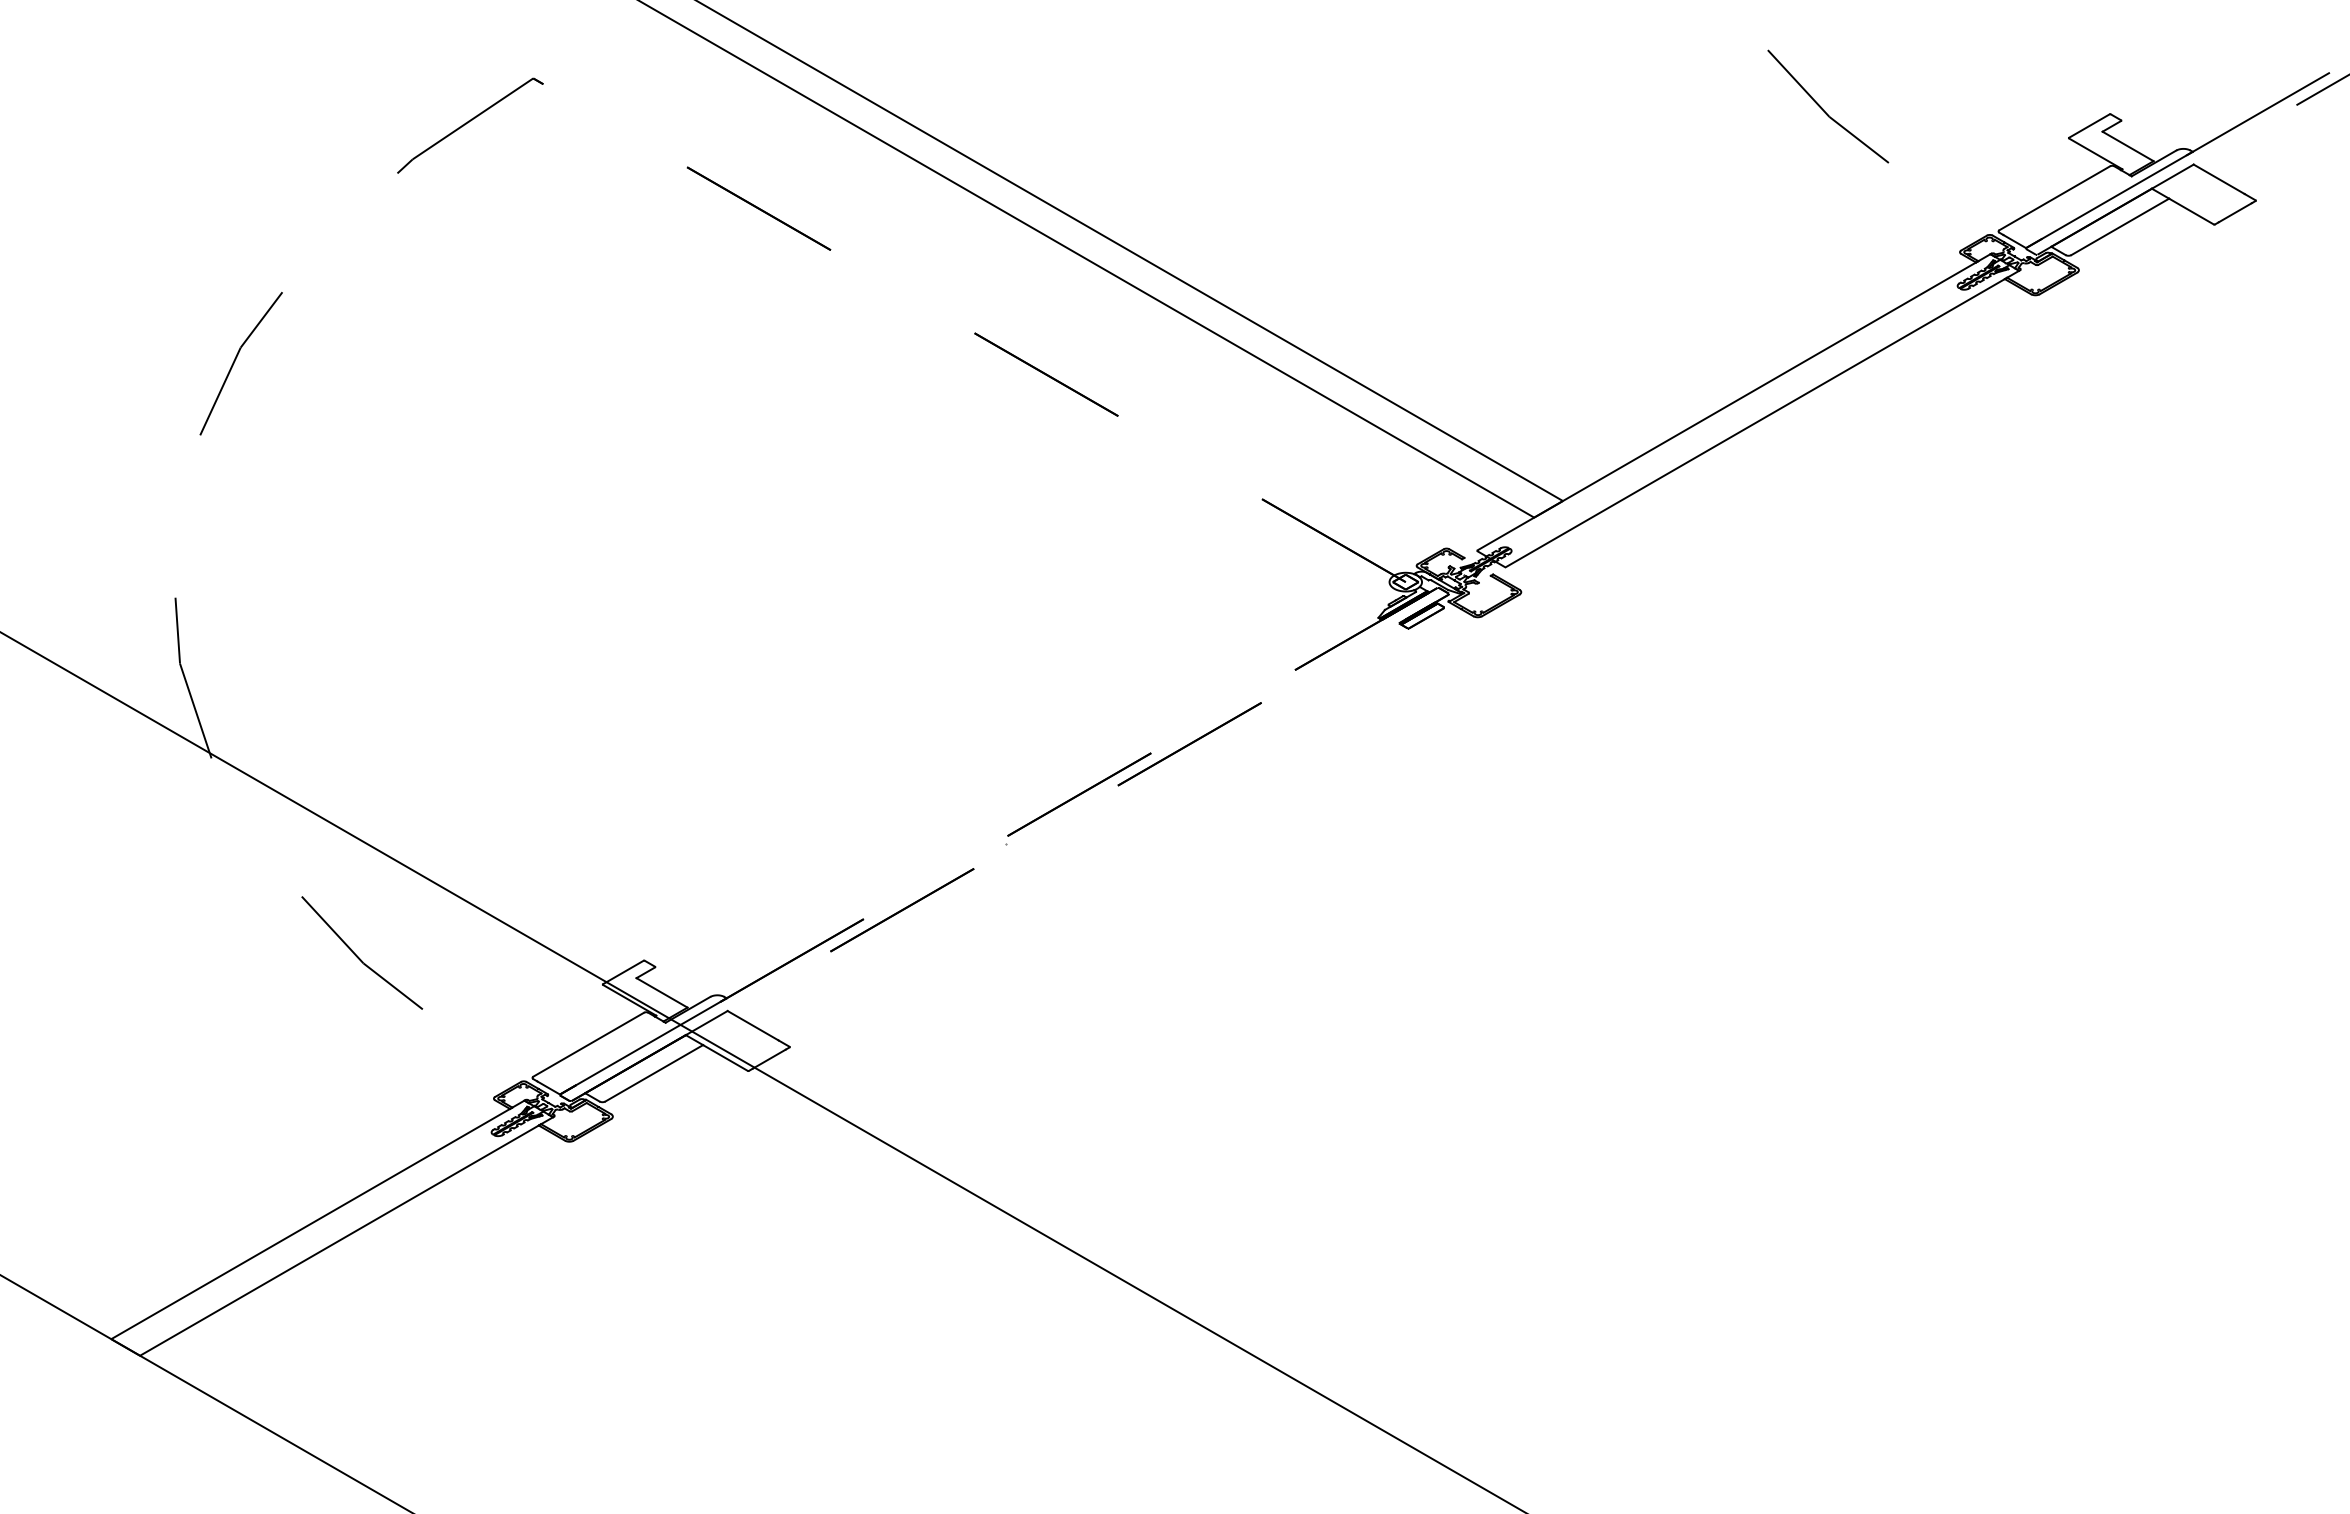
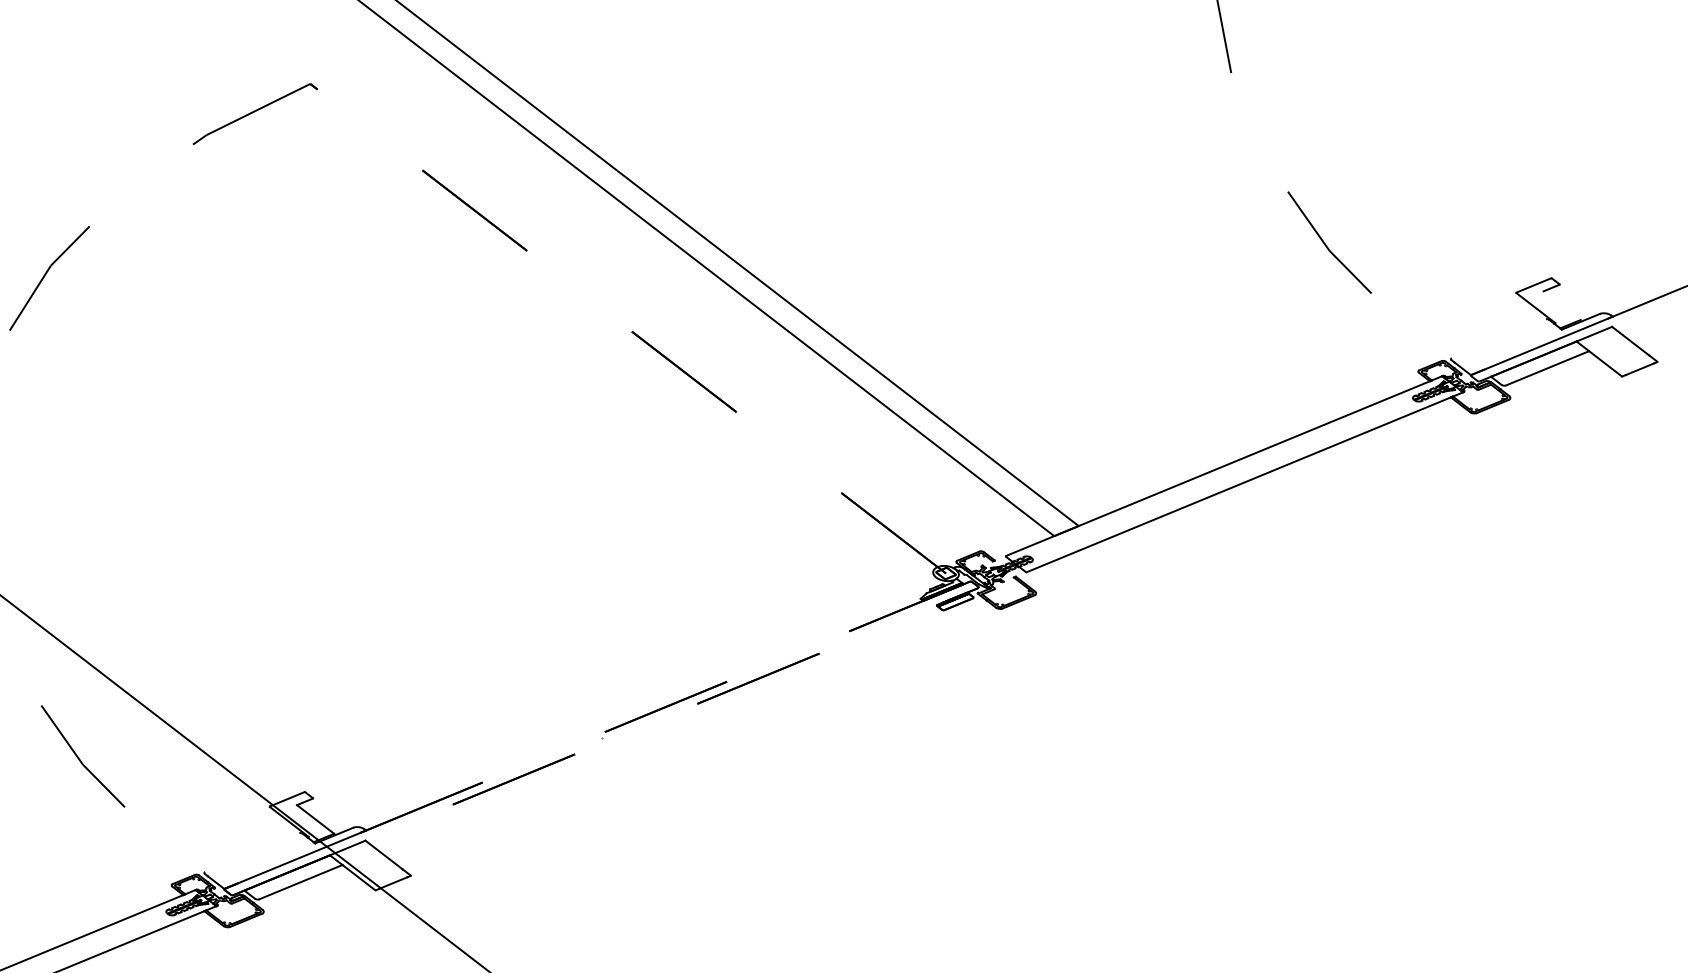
line: (2127, 146) -> (1561, 305), removed
line: (2054, 198) -> (1498, 338), removed
line: (588, 1044) -> (252, 852), removed

